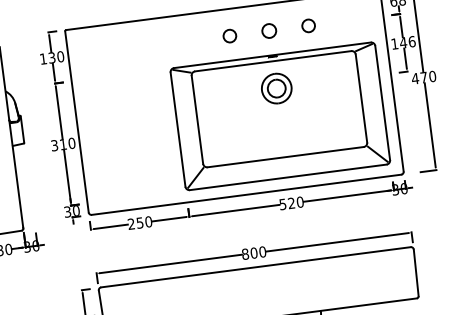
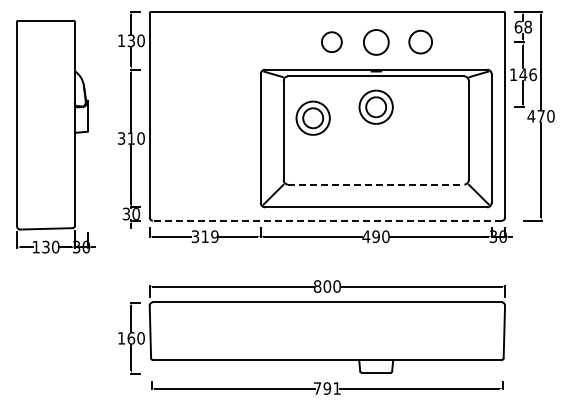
circle: (308, 26) -> (420, 42), size x1.6
circle: (268, 30) -> (375, 41), size x1.6
circle: (229, 36) -> (331, 42), size x1.4
part: (221, 105) -> (312, 117), added
line: (285, 157) -> (376, 184), solid -> dashed
line: (246, 194) -> (327, 220), solid -> dashed
text: (286, 203) -> (370, 236), 520 -> 490
text: (139, 222) -> (204, 236), 250 -> 319

